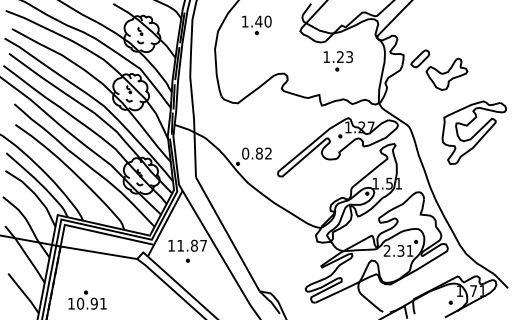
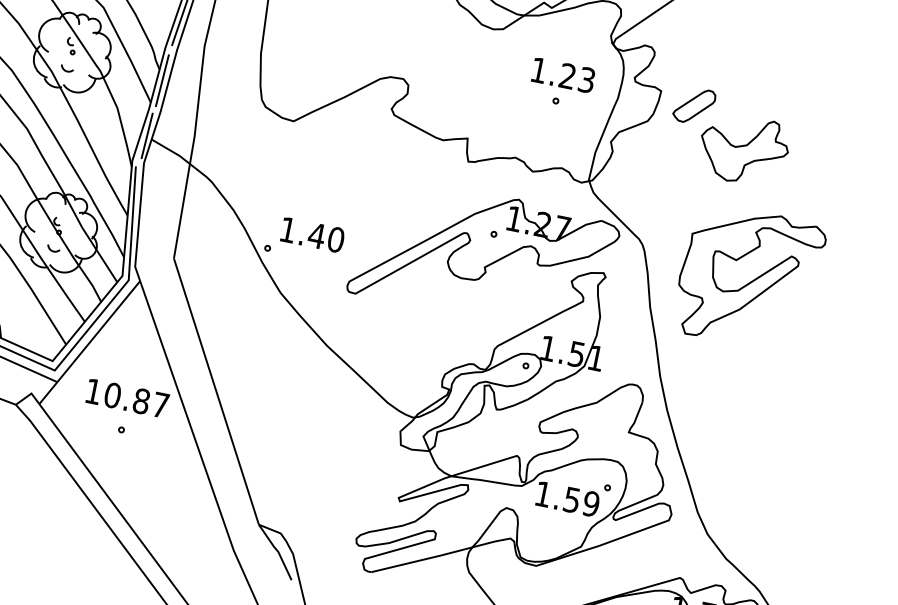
part: (337, 61) -> (559, 84), moved
part: (473, 132) -> (747, 277), moved
text: (257, 153) -> (313, 234), 0.82 -> 1.40
text: (180, 245) -> (112, 394), 11.87 -> 10.87
text: (398, 250) -> (567, 498), 2.31 -> 1.59

